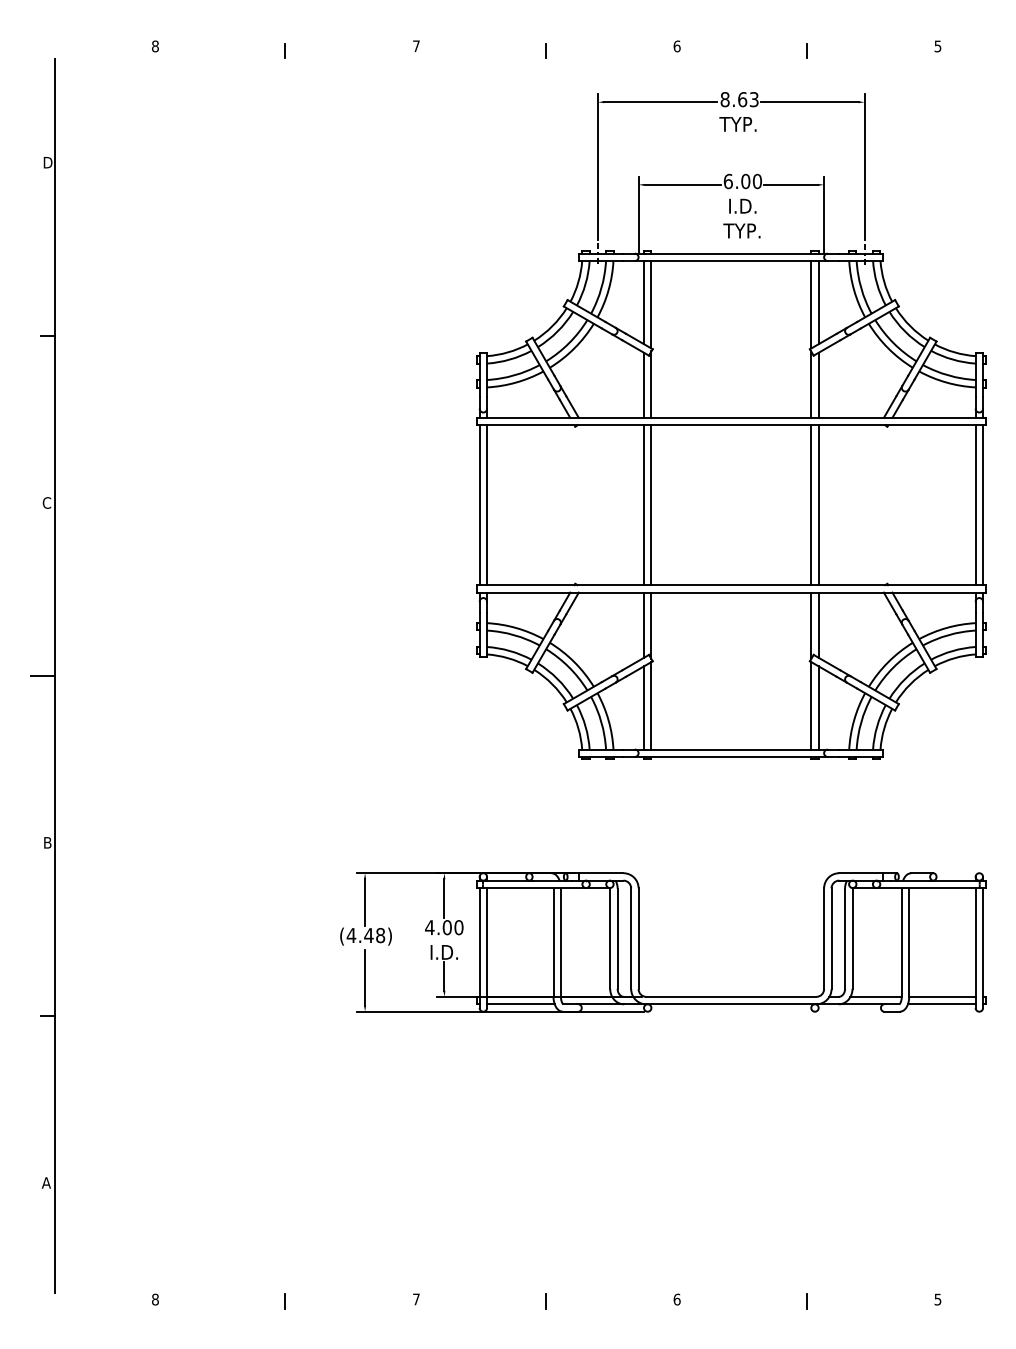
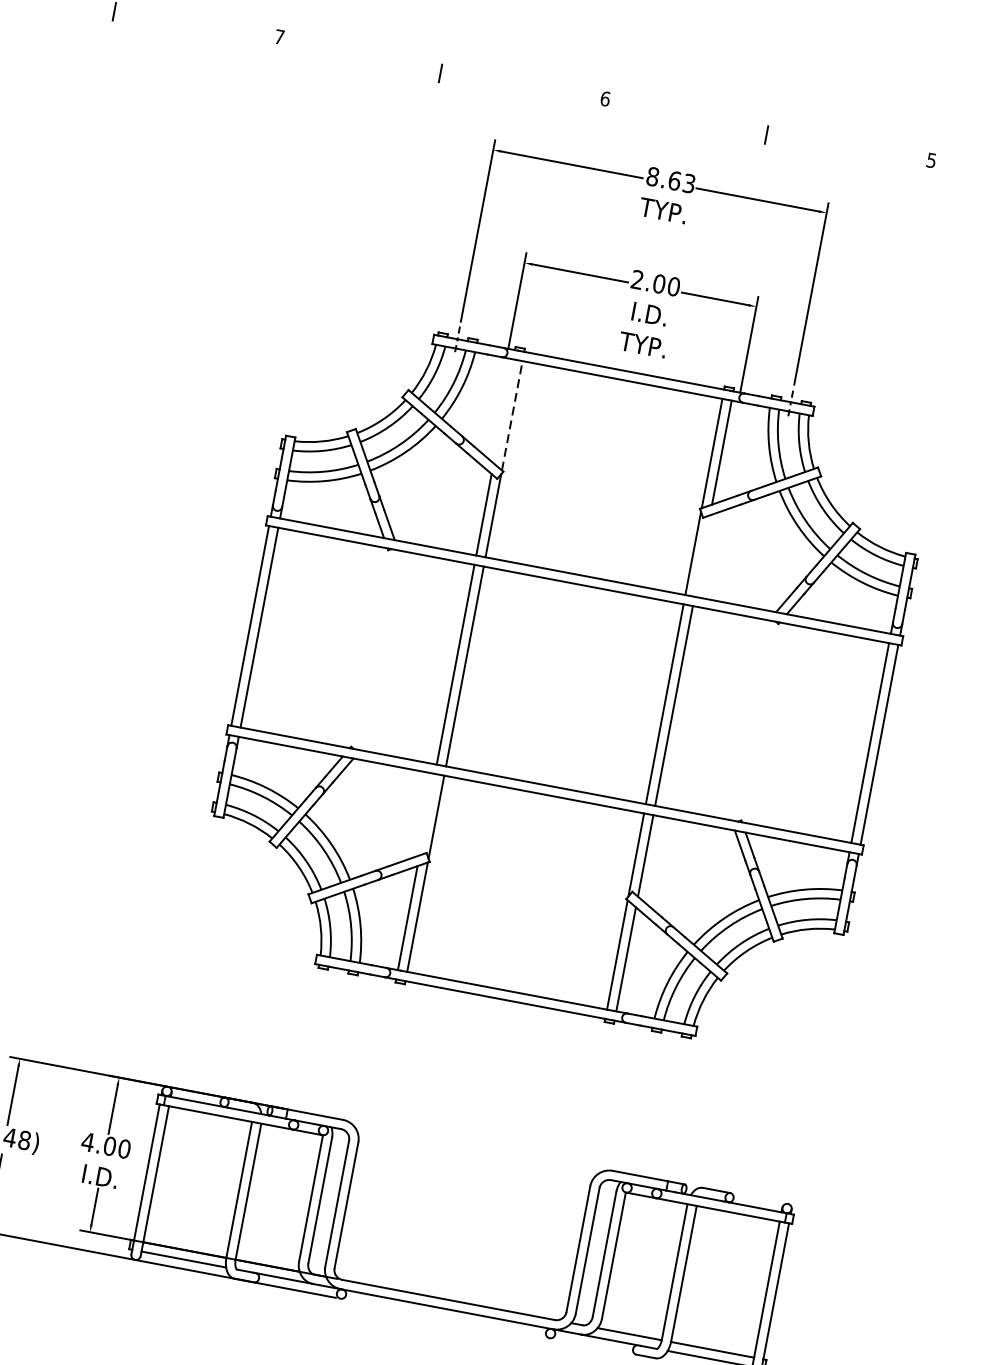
text: (727, 181) -> (636, 279), 6.00 -> 2.00
line: (644, 302) -> (504, 411), removed
line: (651, 304) -> (512, 415), solid -> dashed
line: (818, 384) -> (702, 554), removed
line: (644, 624) -> (428, 813), removed

